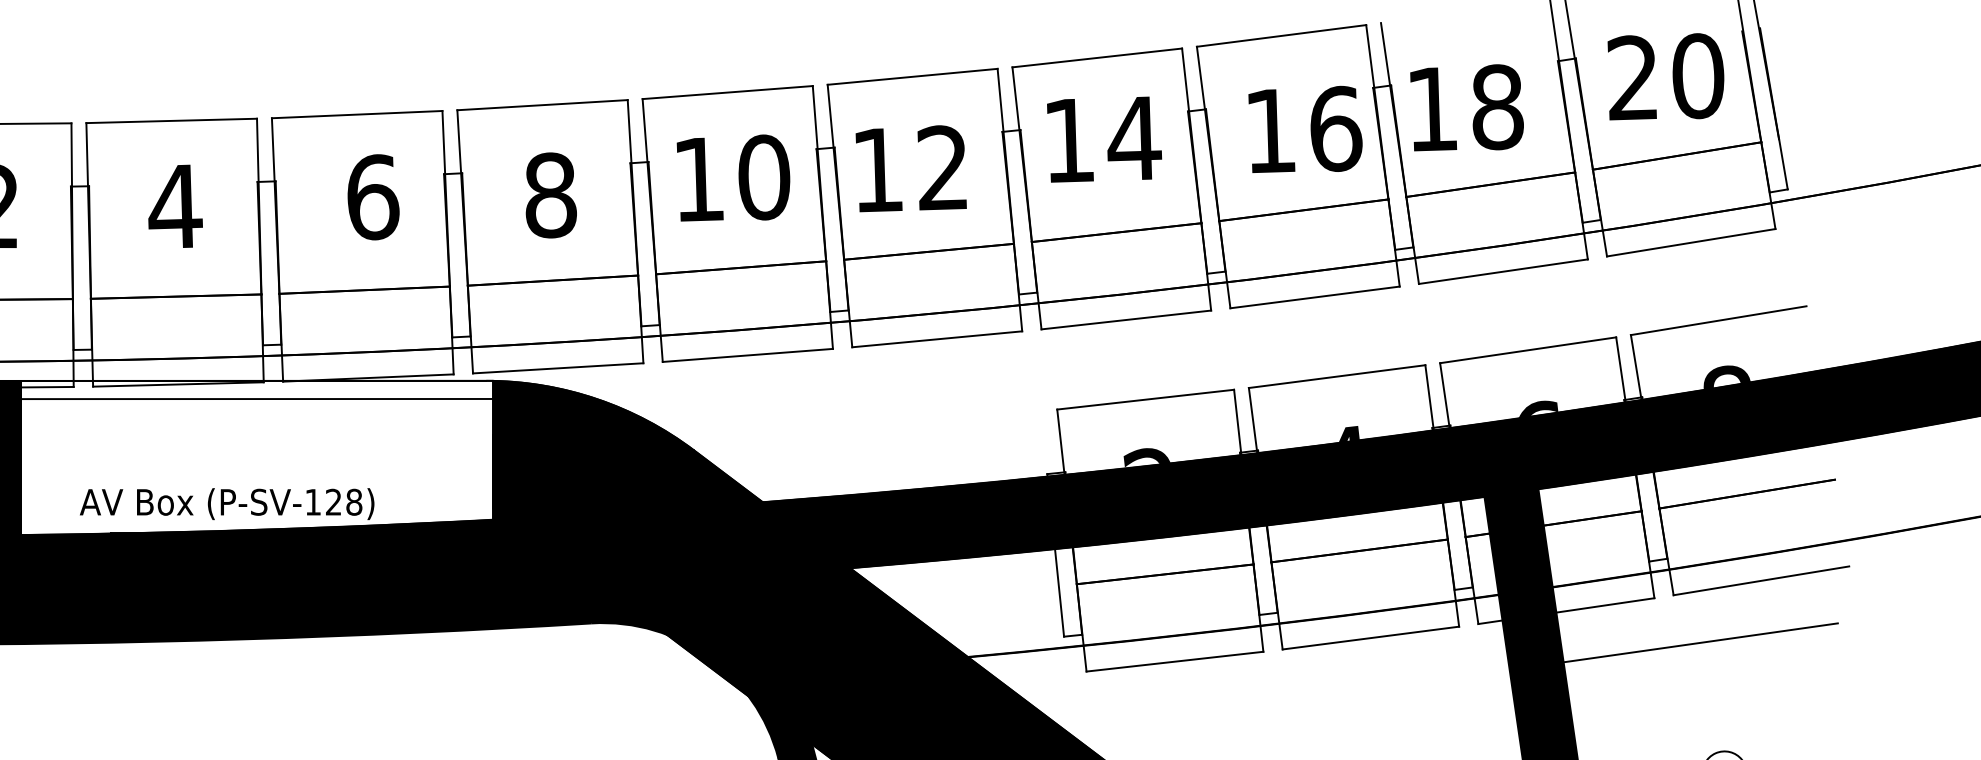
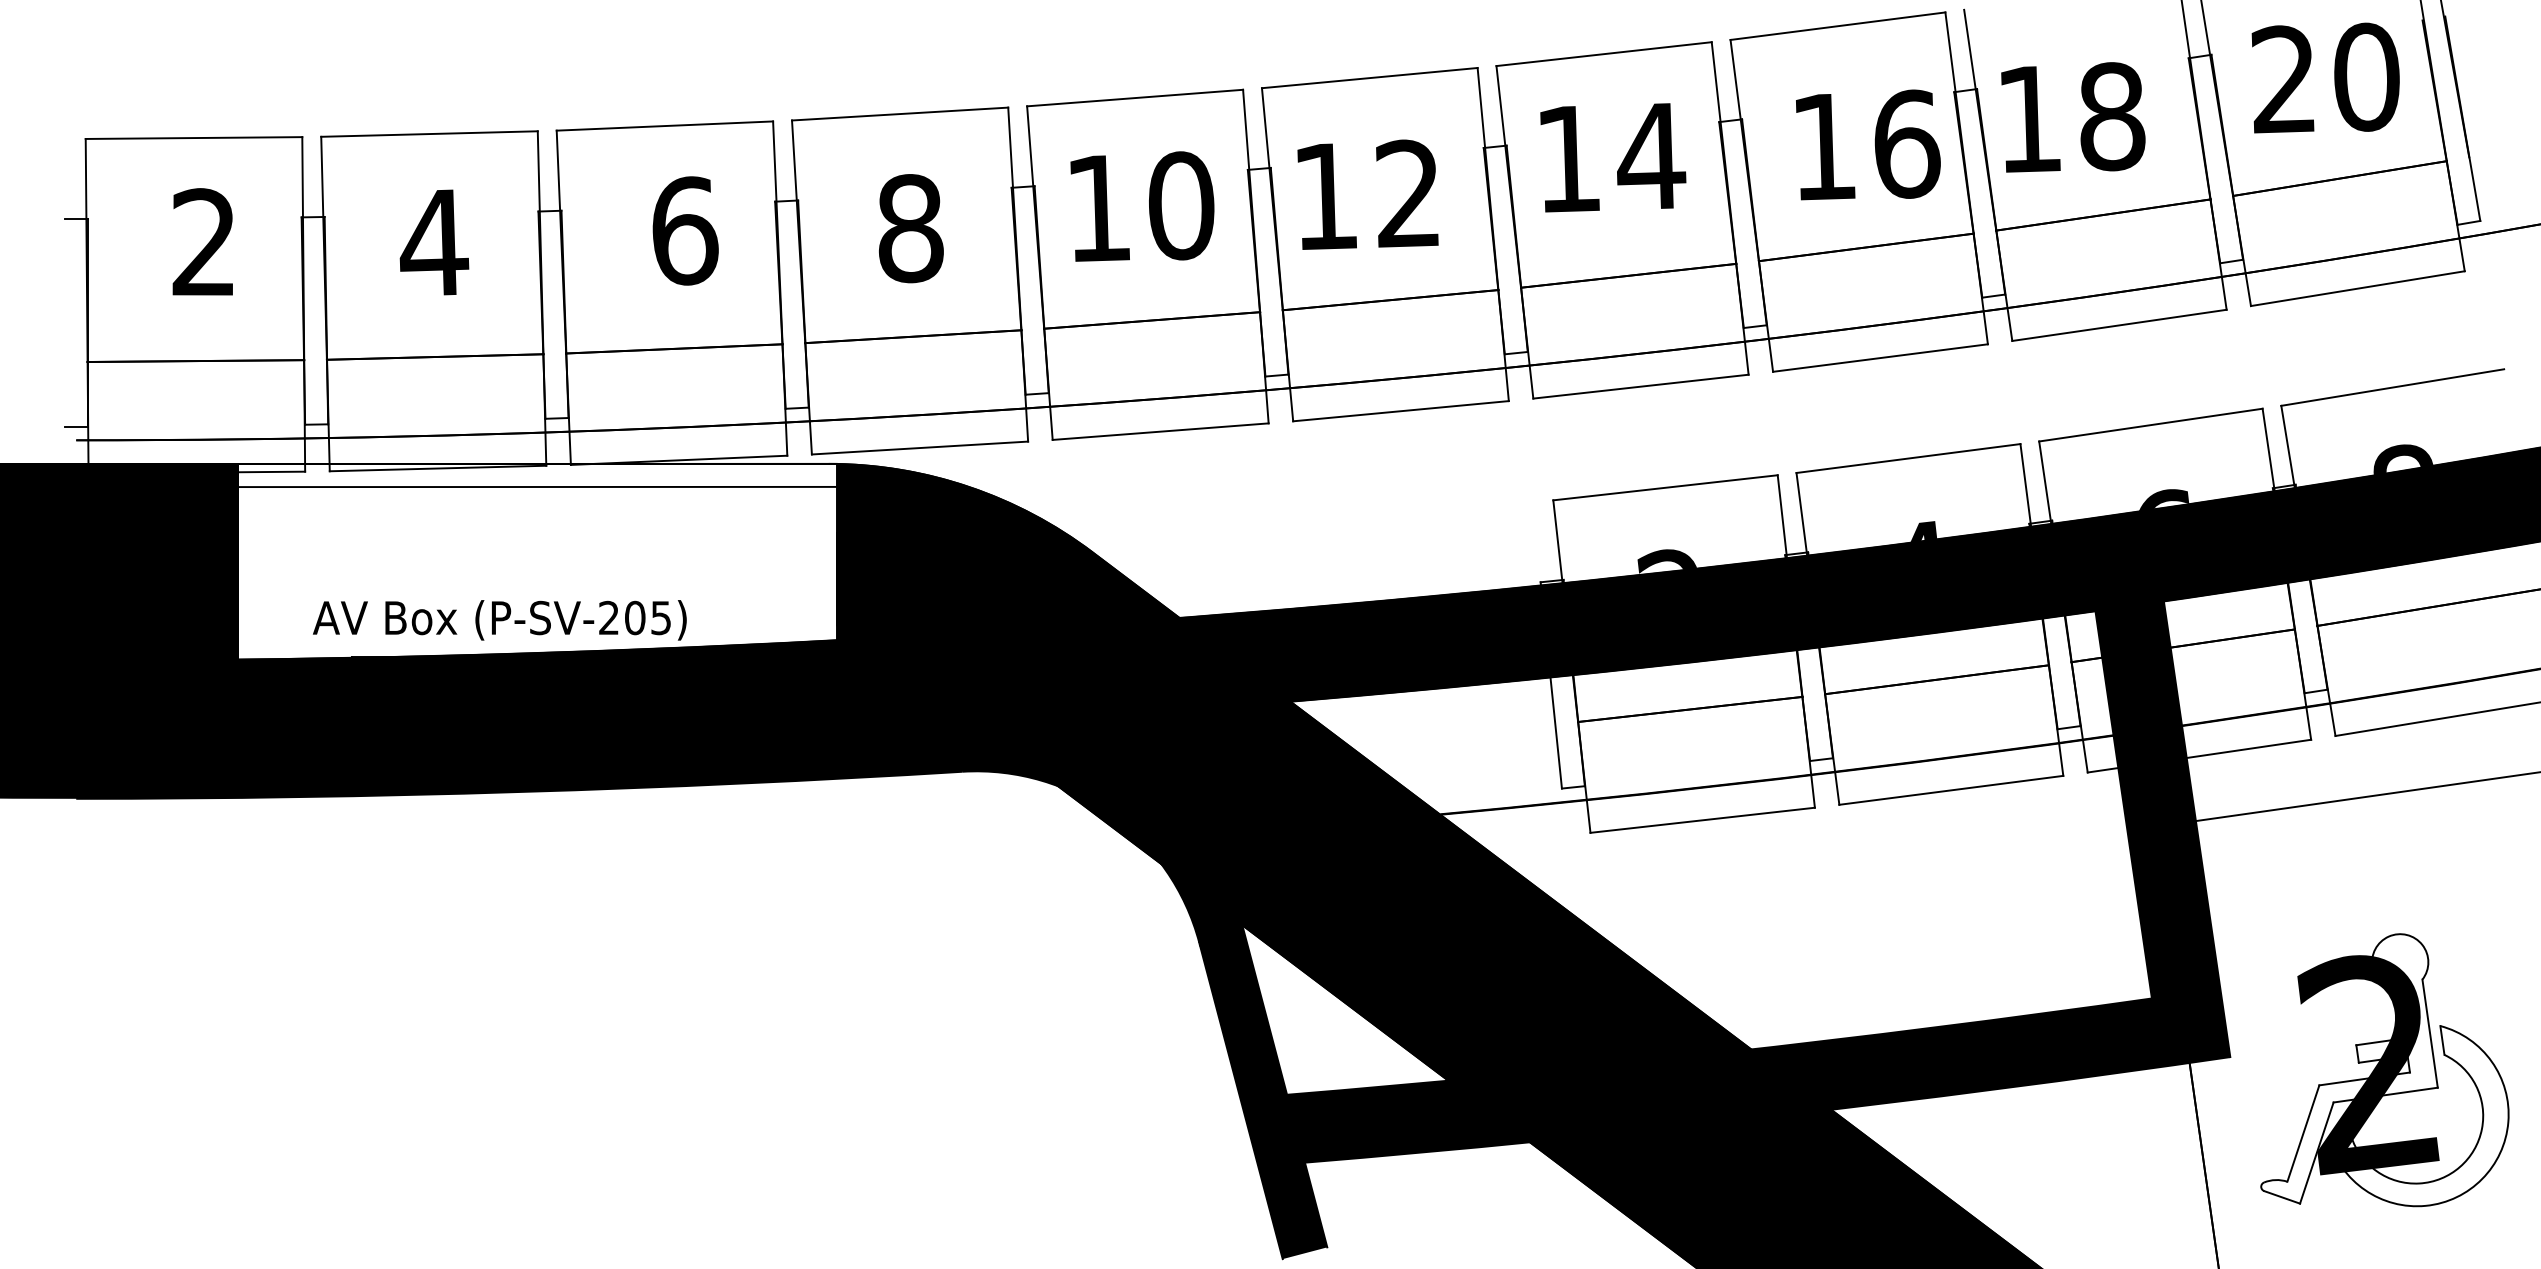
text: (334, 501) -> (635, 617), (P-SV-128) -> (P-SV-205)

